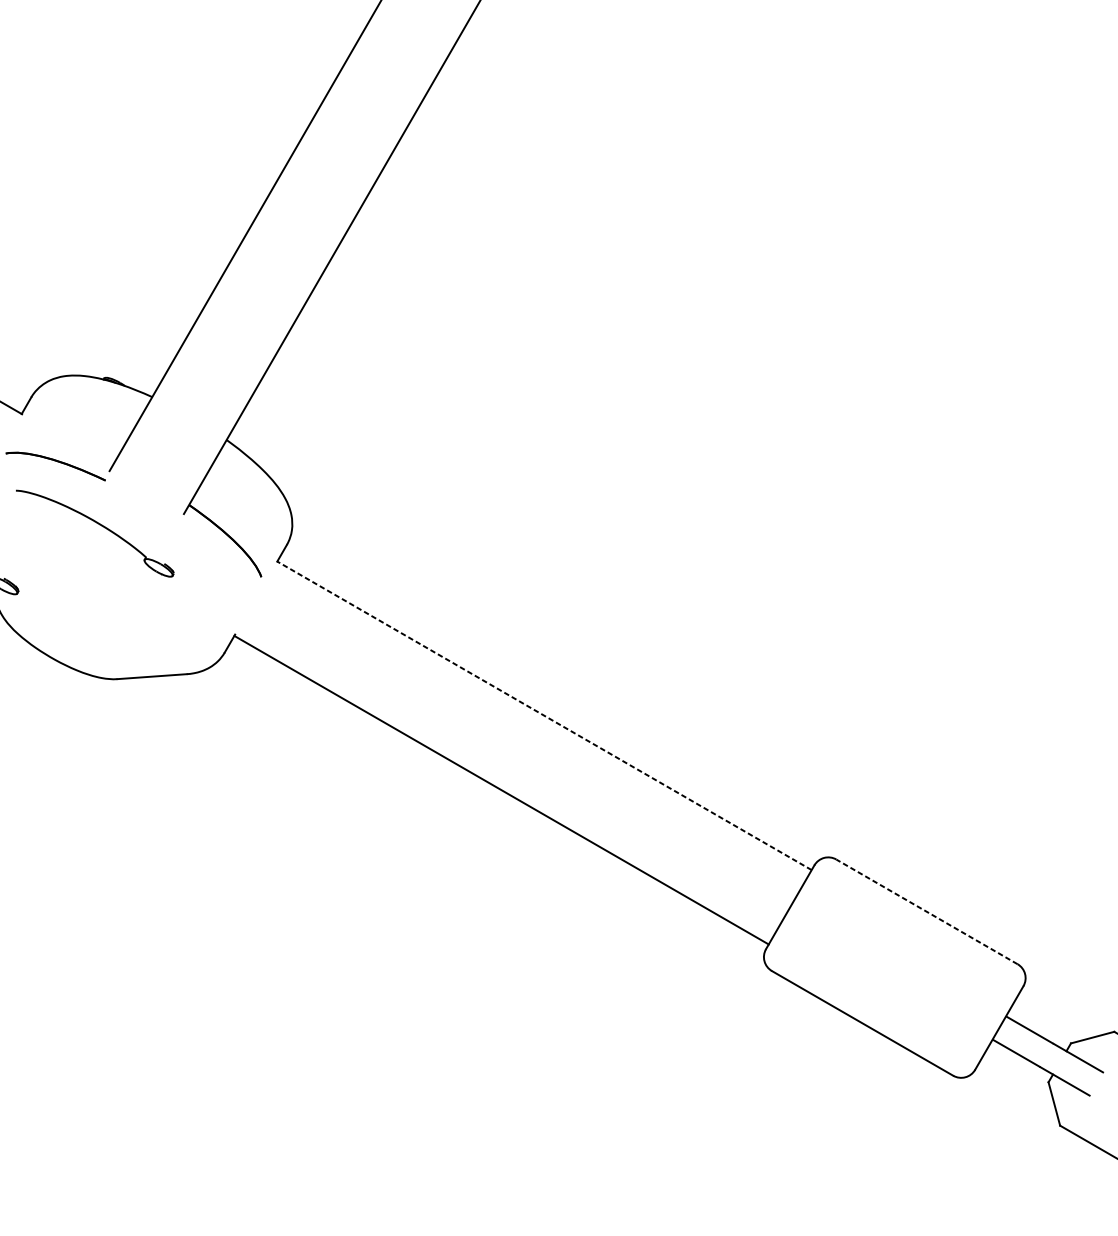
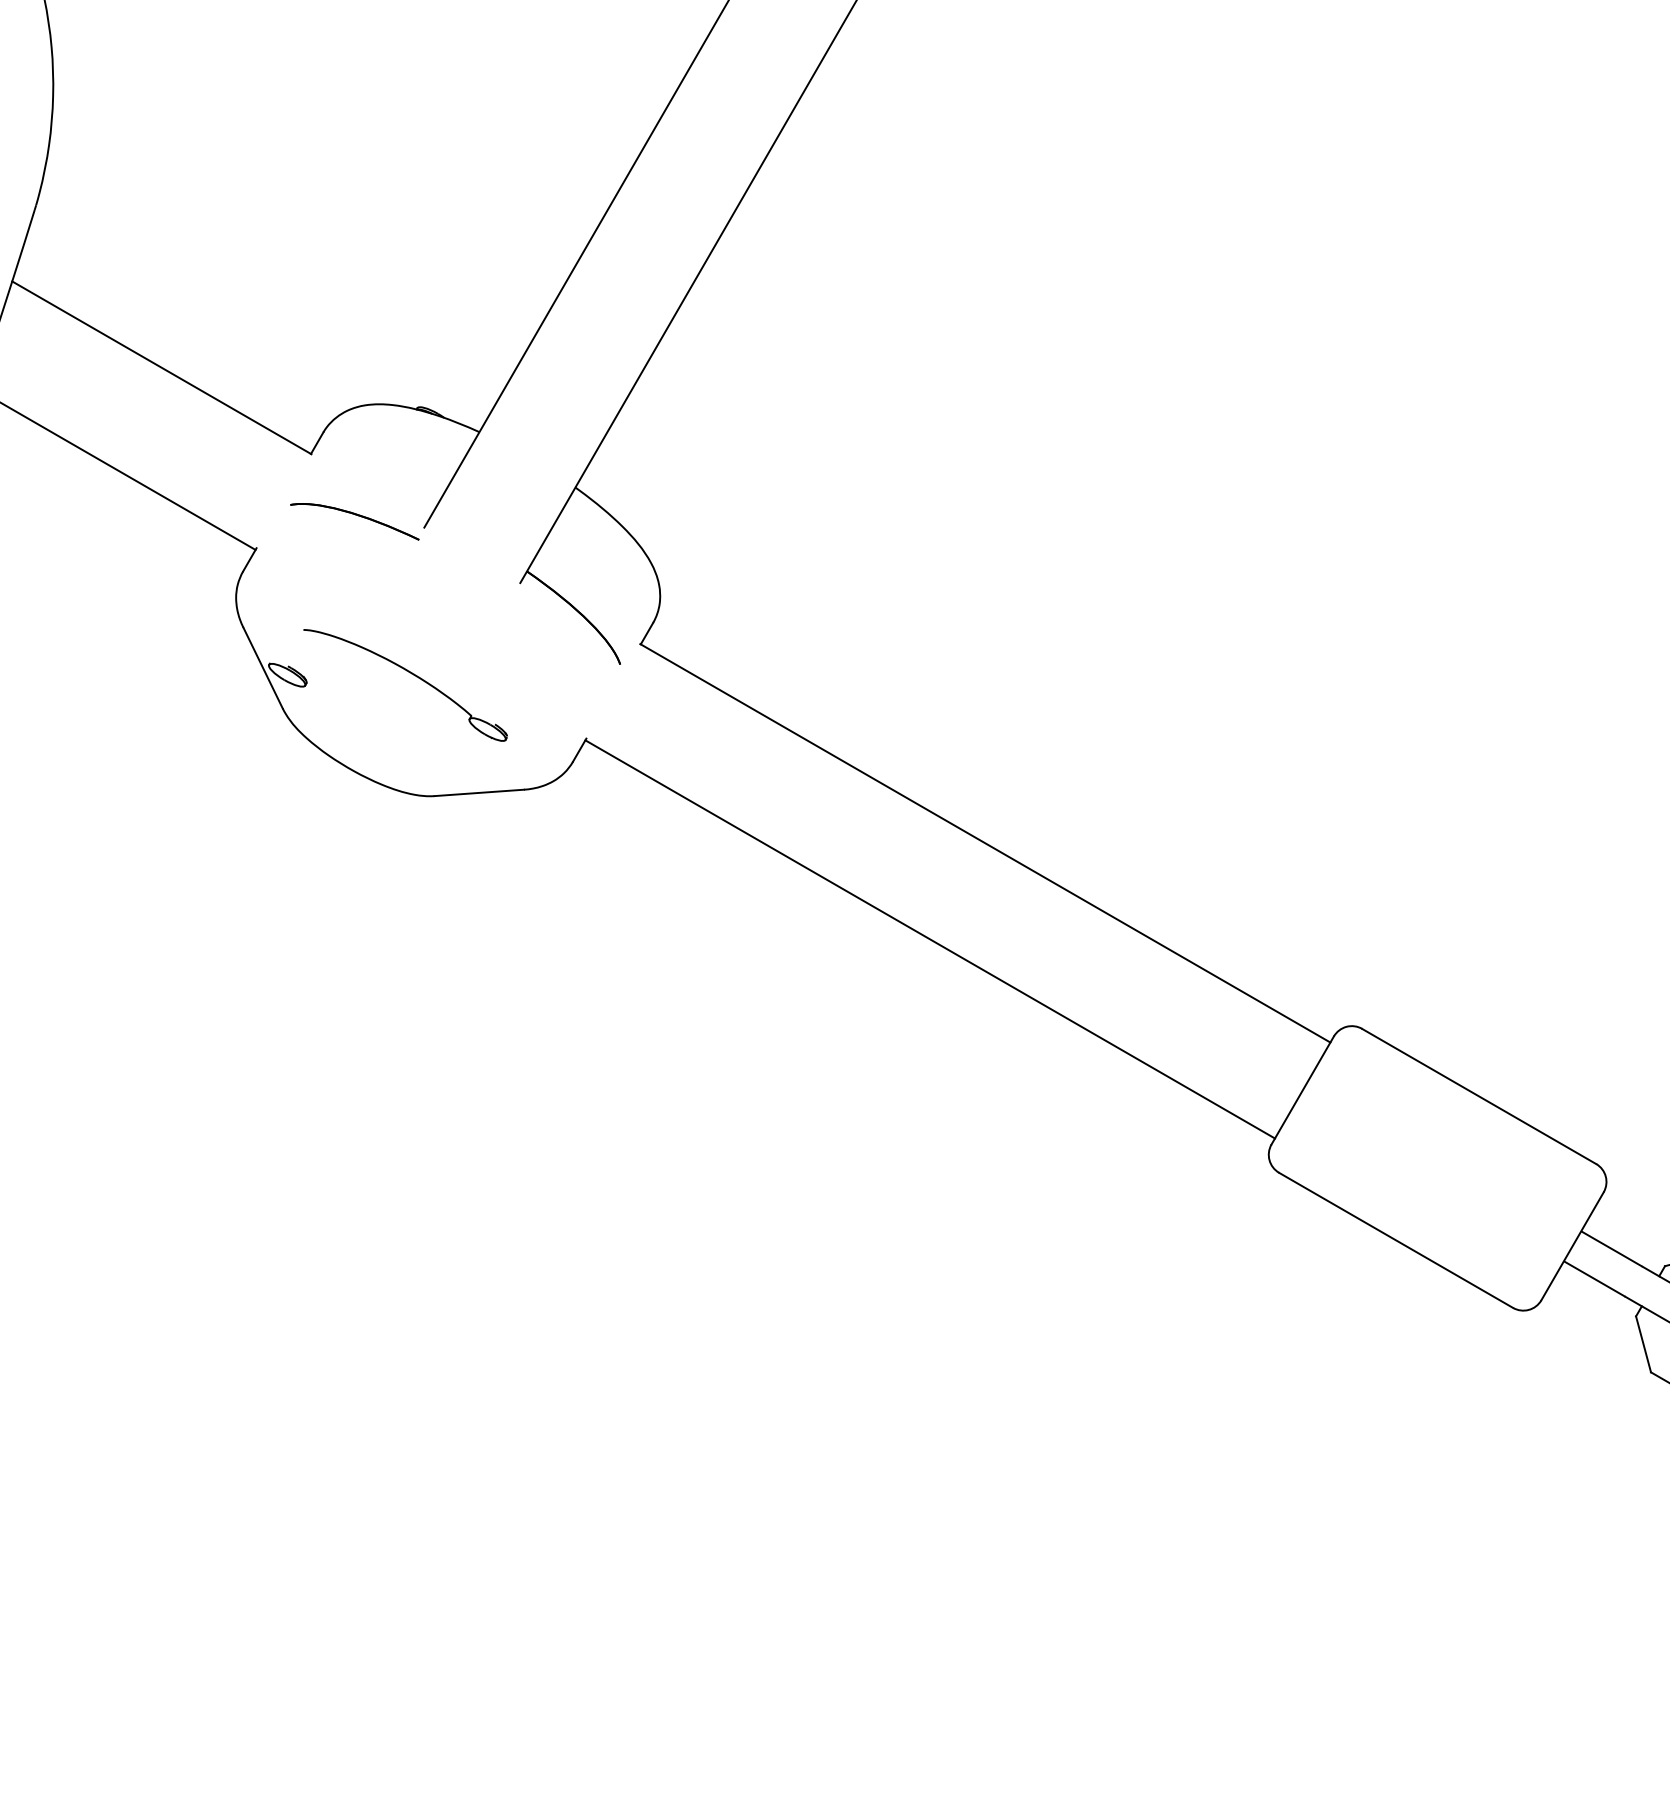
part: (99, 525) -> (411, 674), moved
line: (543, 715) -> (984, 843), dashed -> solid
line: (926, 911) -> (1478, 1096), dashed -> solid

